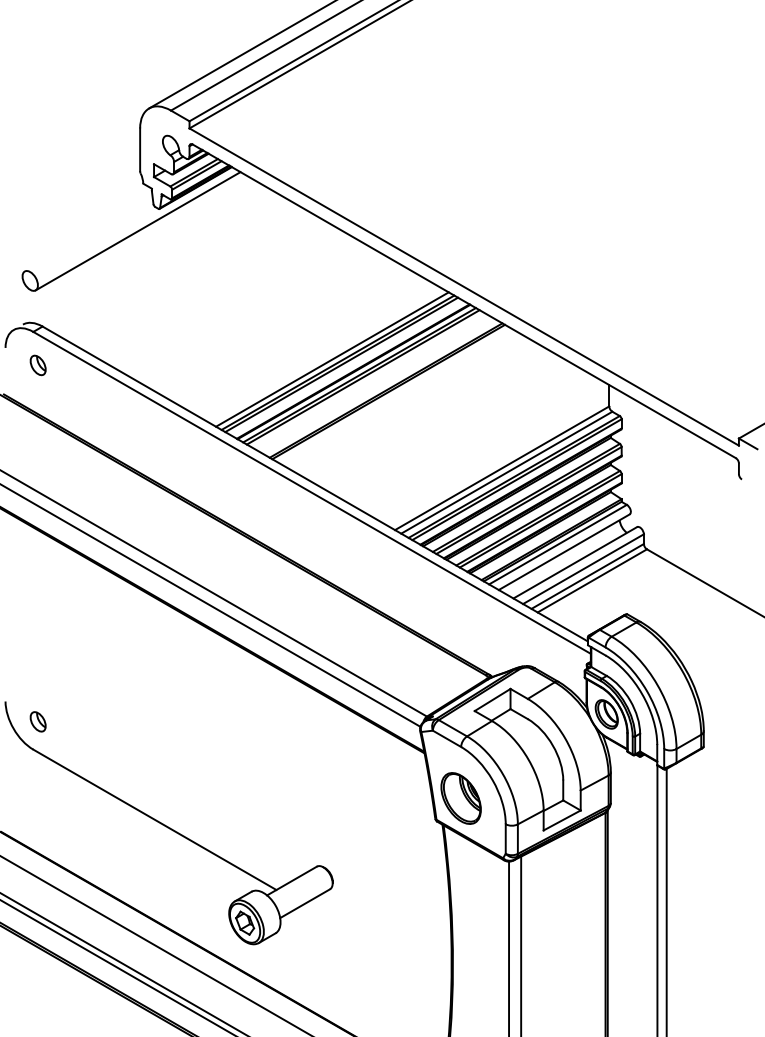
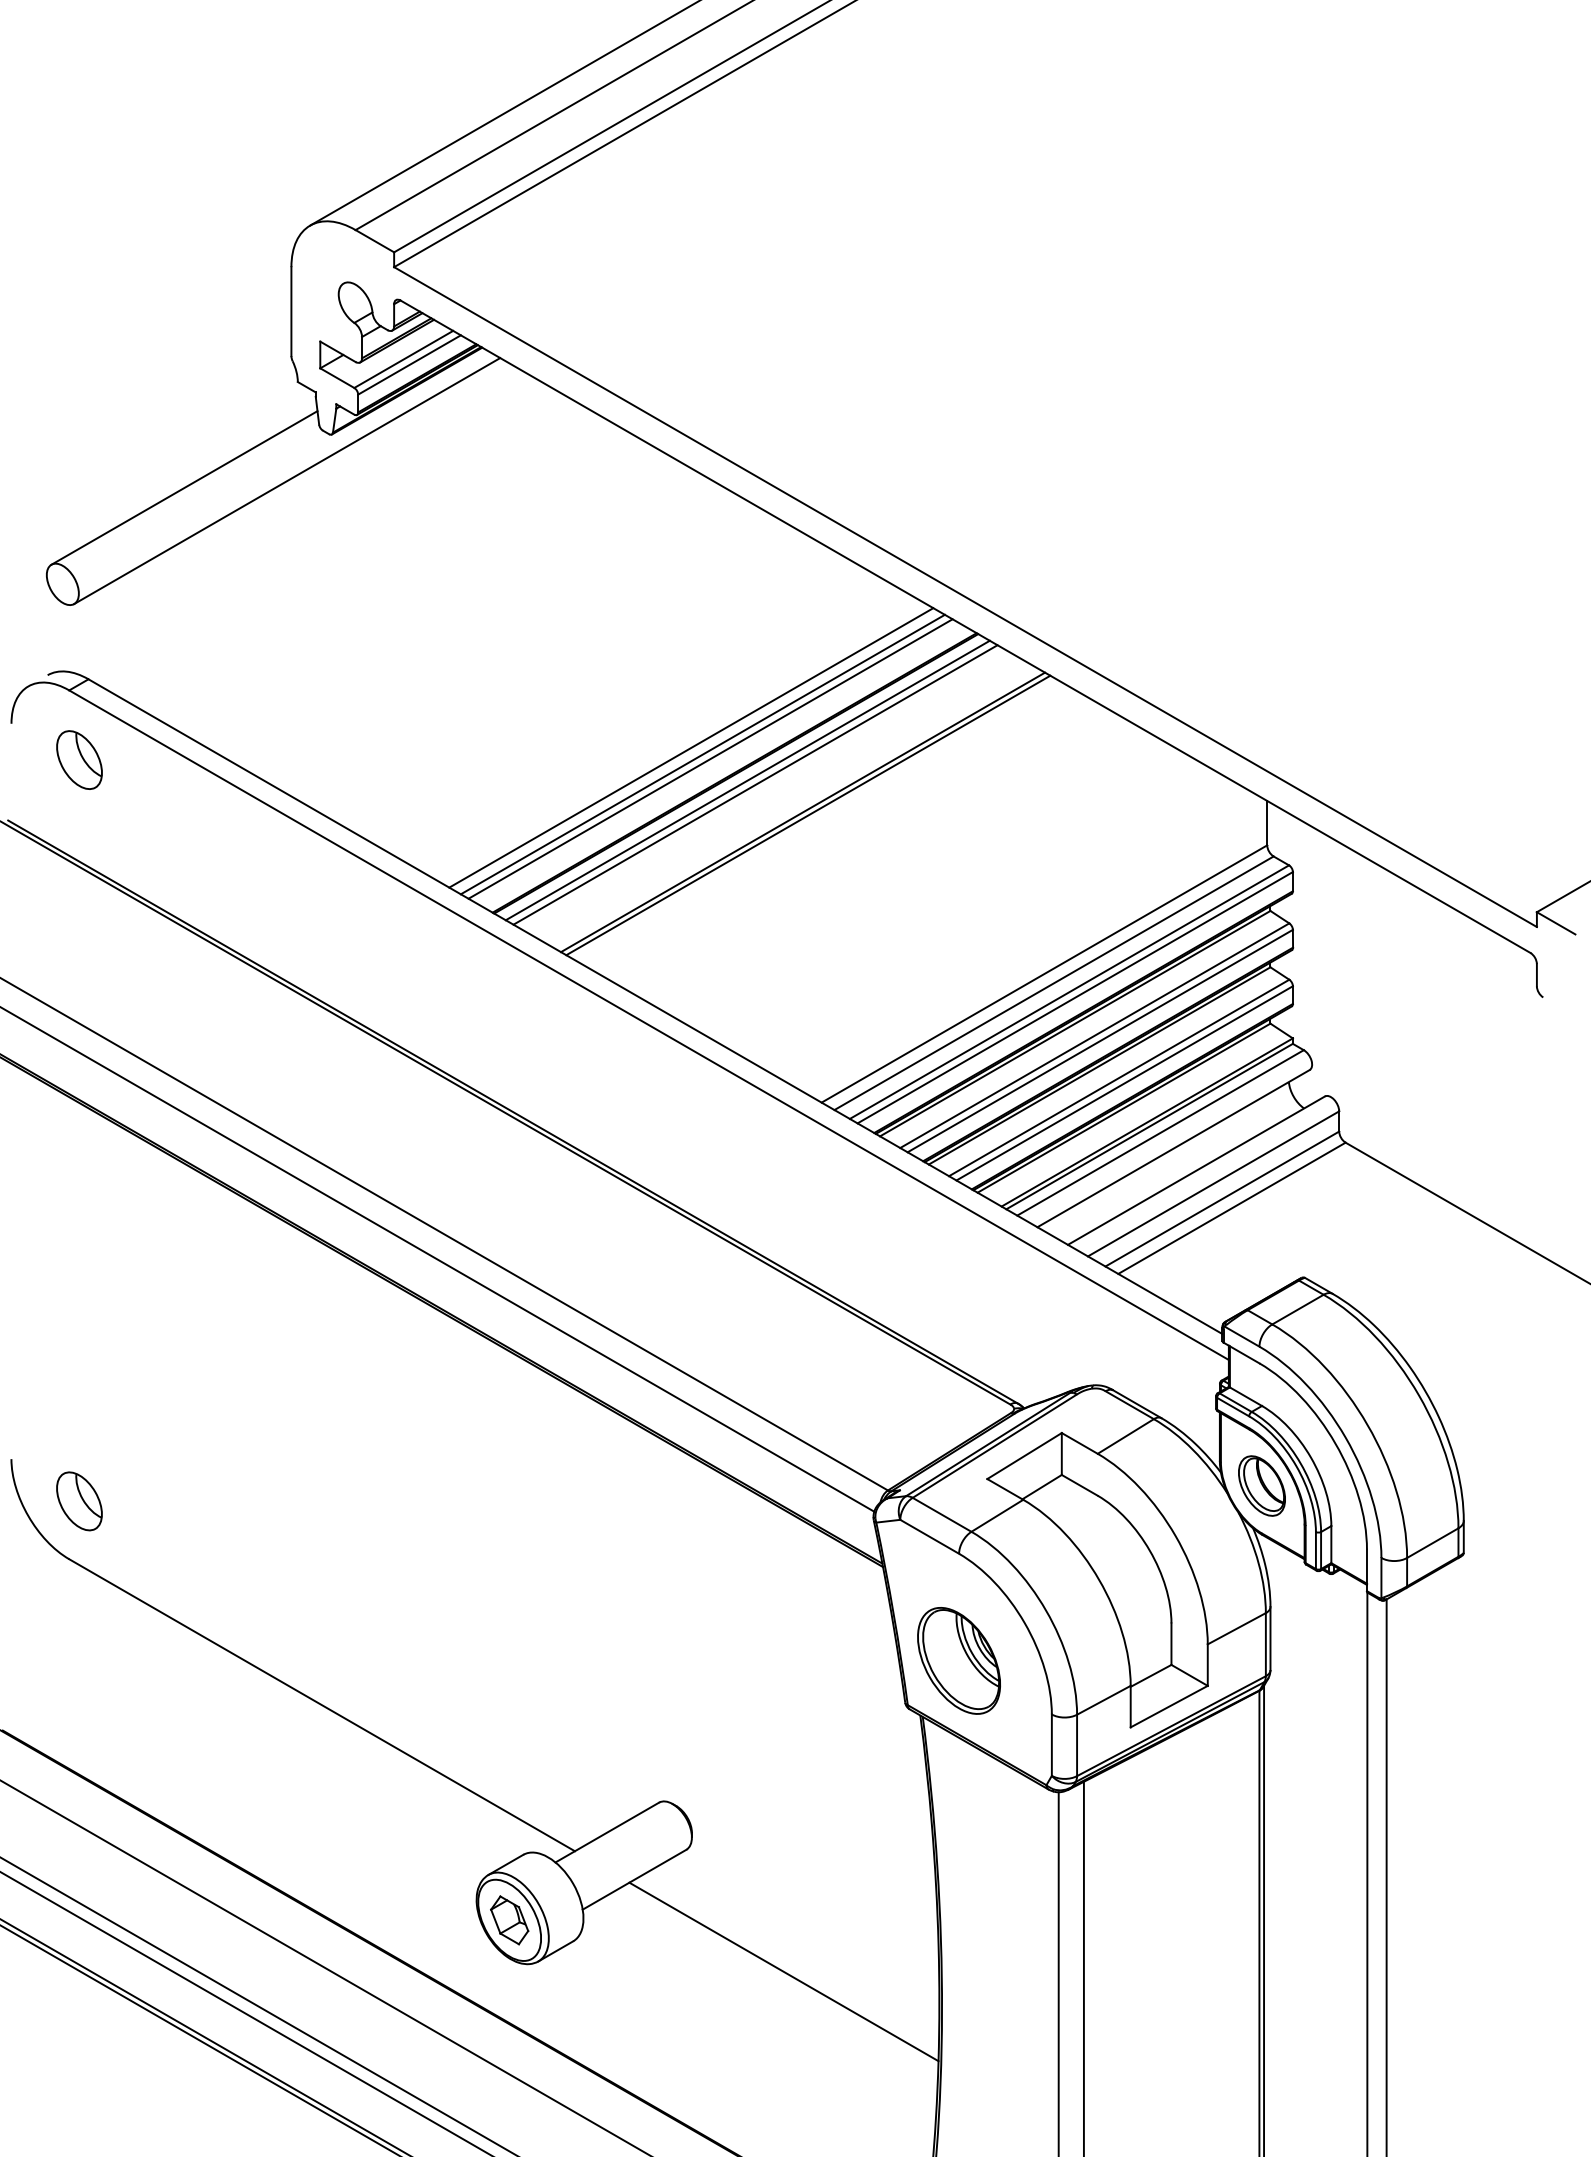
line: (88, 234) -> (183, 487), added
part: (37, 365) -> (77, 760), size x1.43
part: (37, 721) -> (77, 1500), size x1.43
line: (376, 947) -> (783, 1970), added

